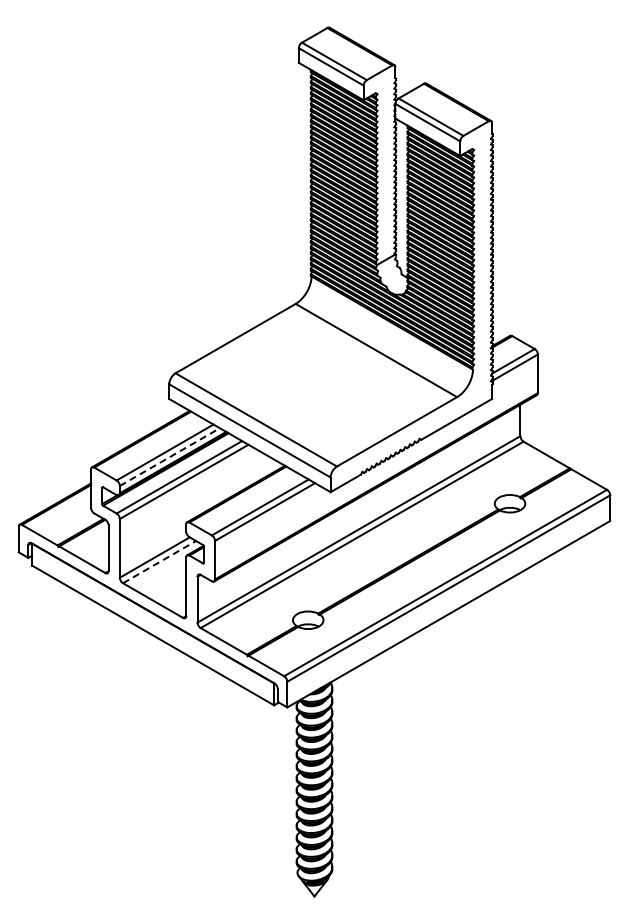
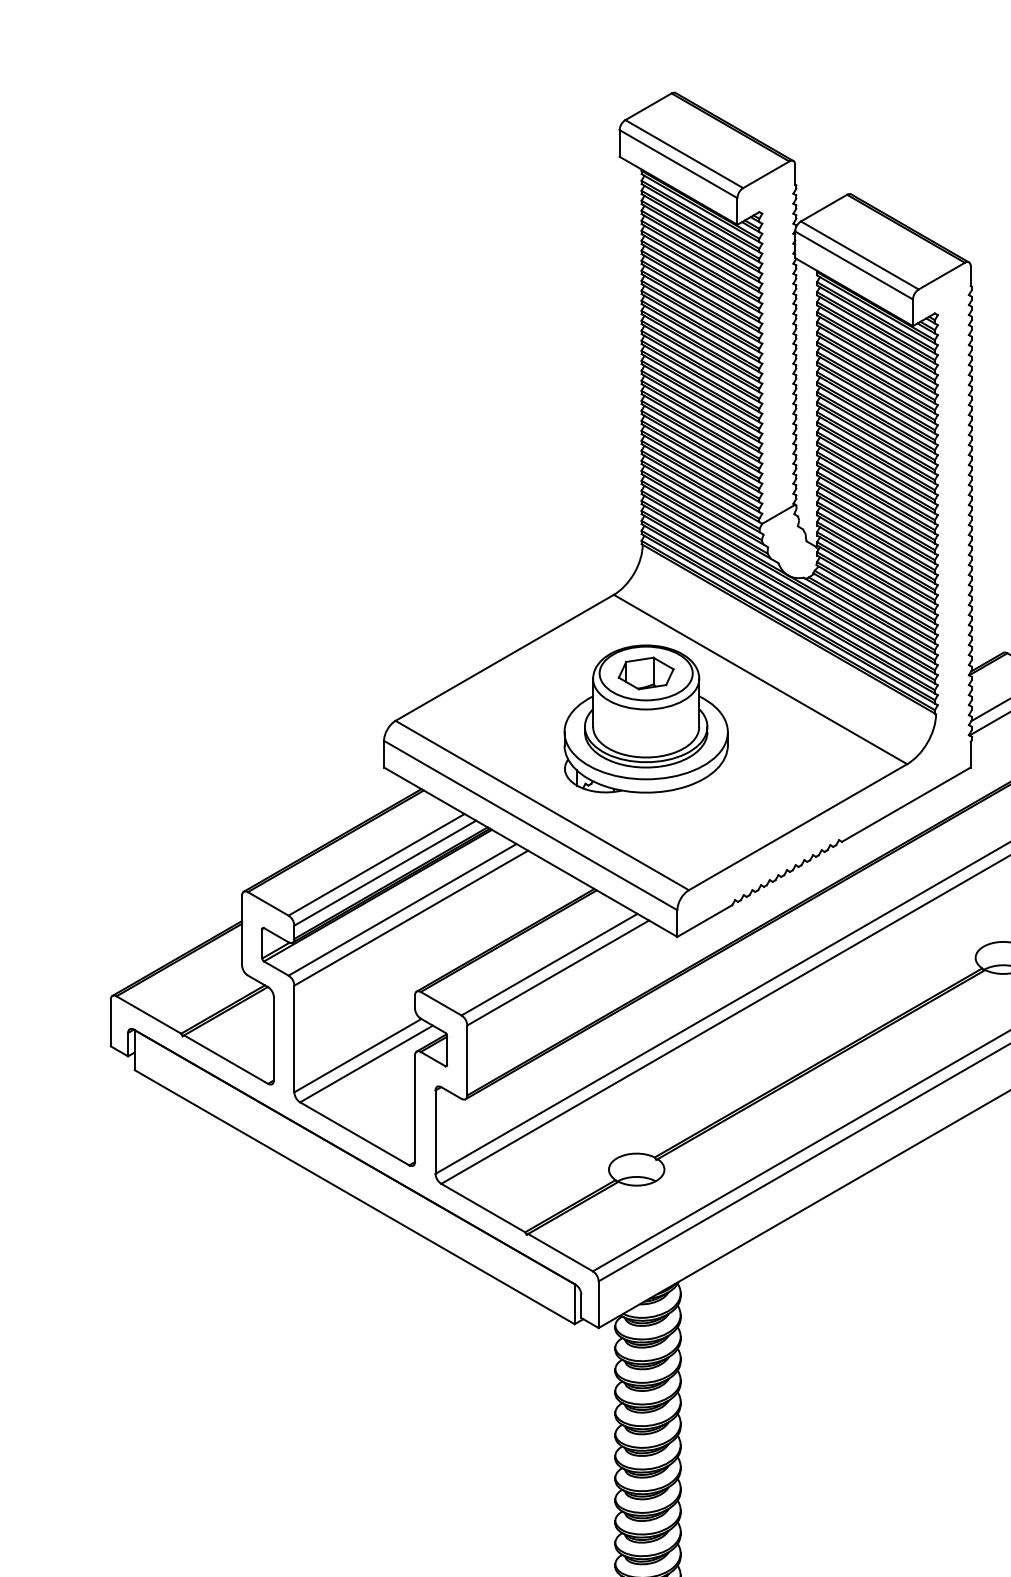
part: (313, 371) -> (646, 717), added
line: (169, 457) -> (384, 873), dashed -> solid
line: (160, 561) -> (368, 1062), dashed -> solid

